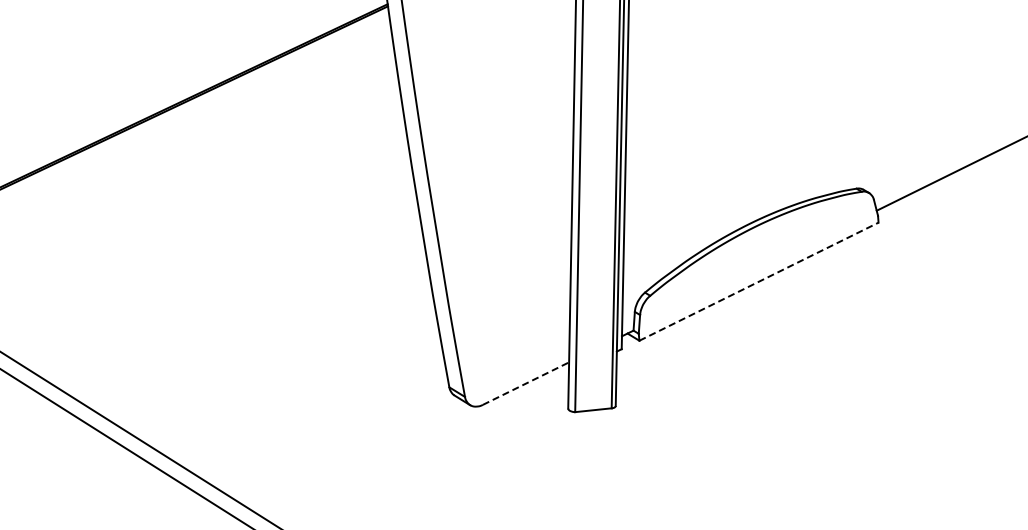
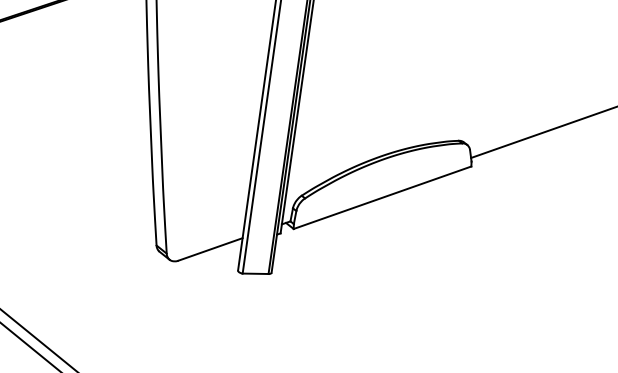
line: (759, 281) -> (382, 197), dashed -> solid
line: (526, 383) -> (210, 249), dashed -> solid

